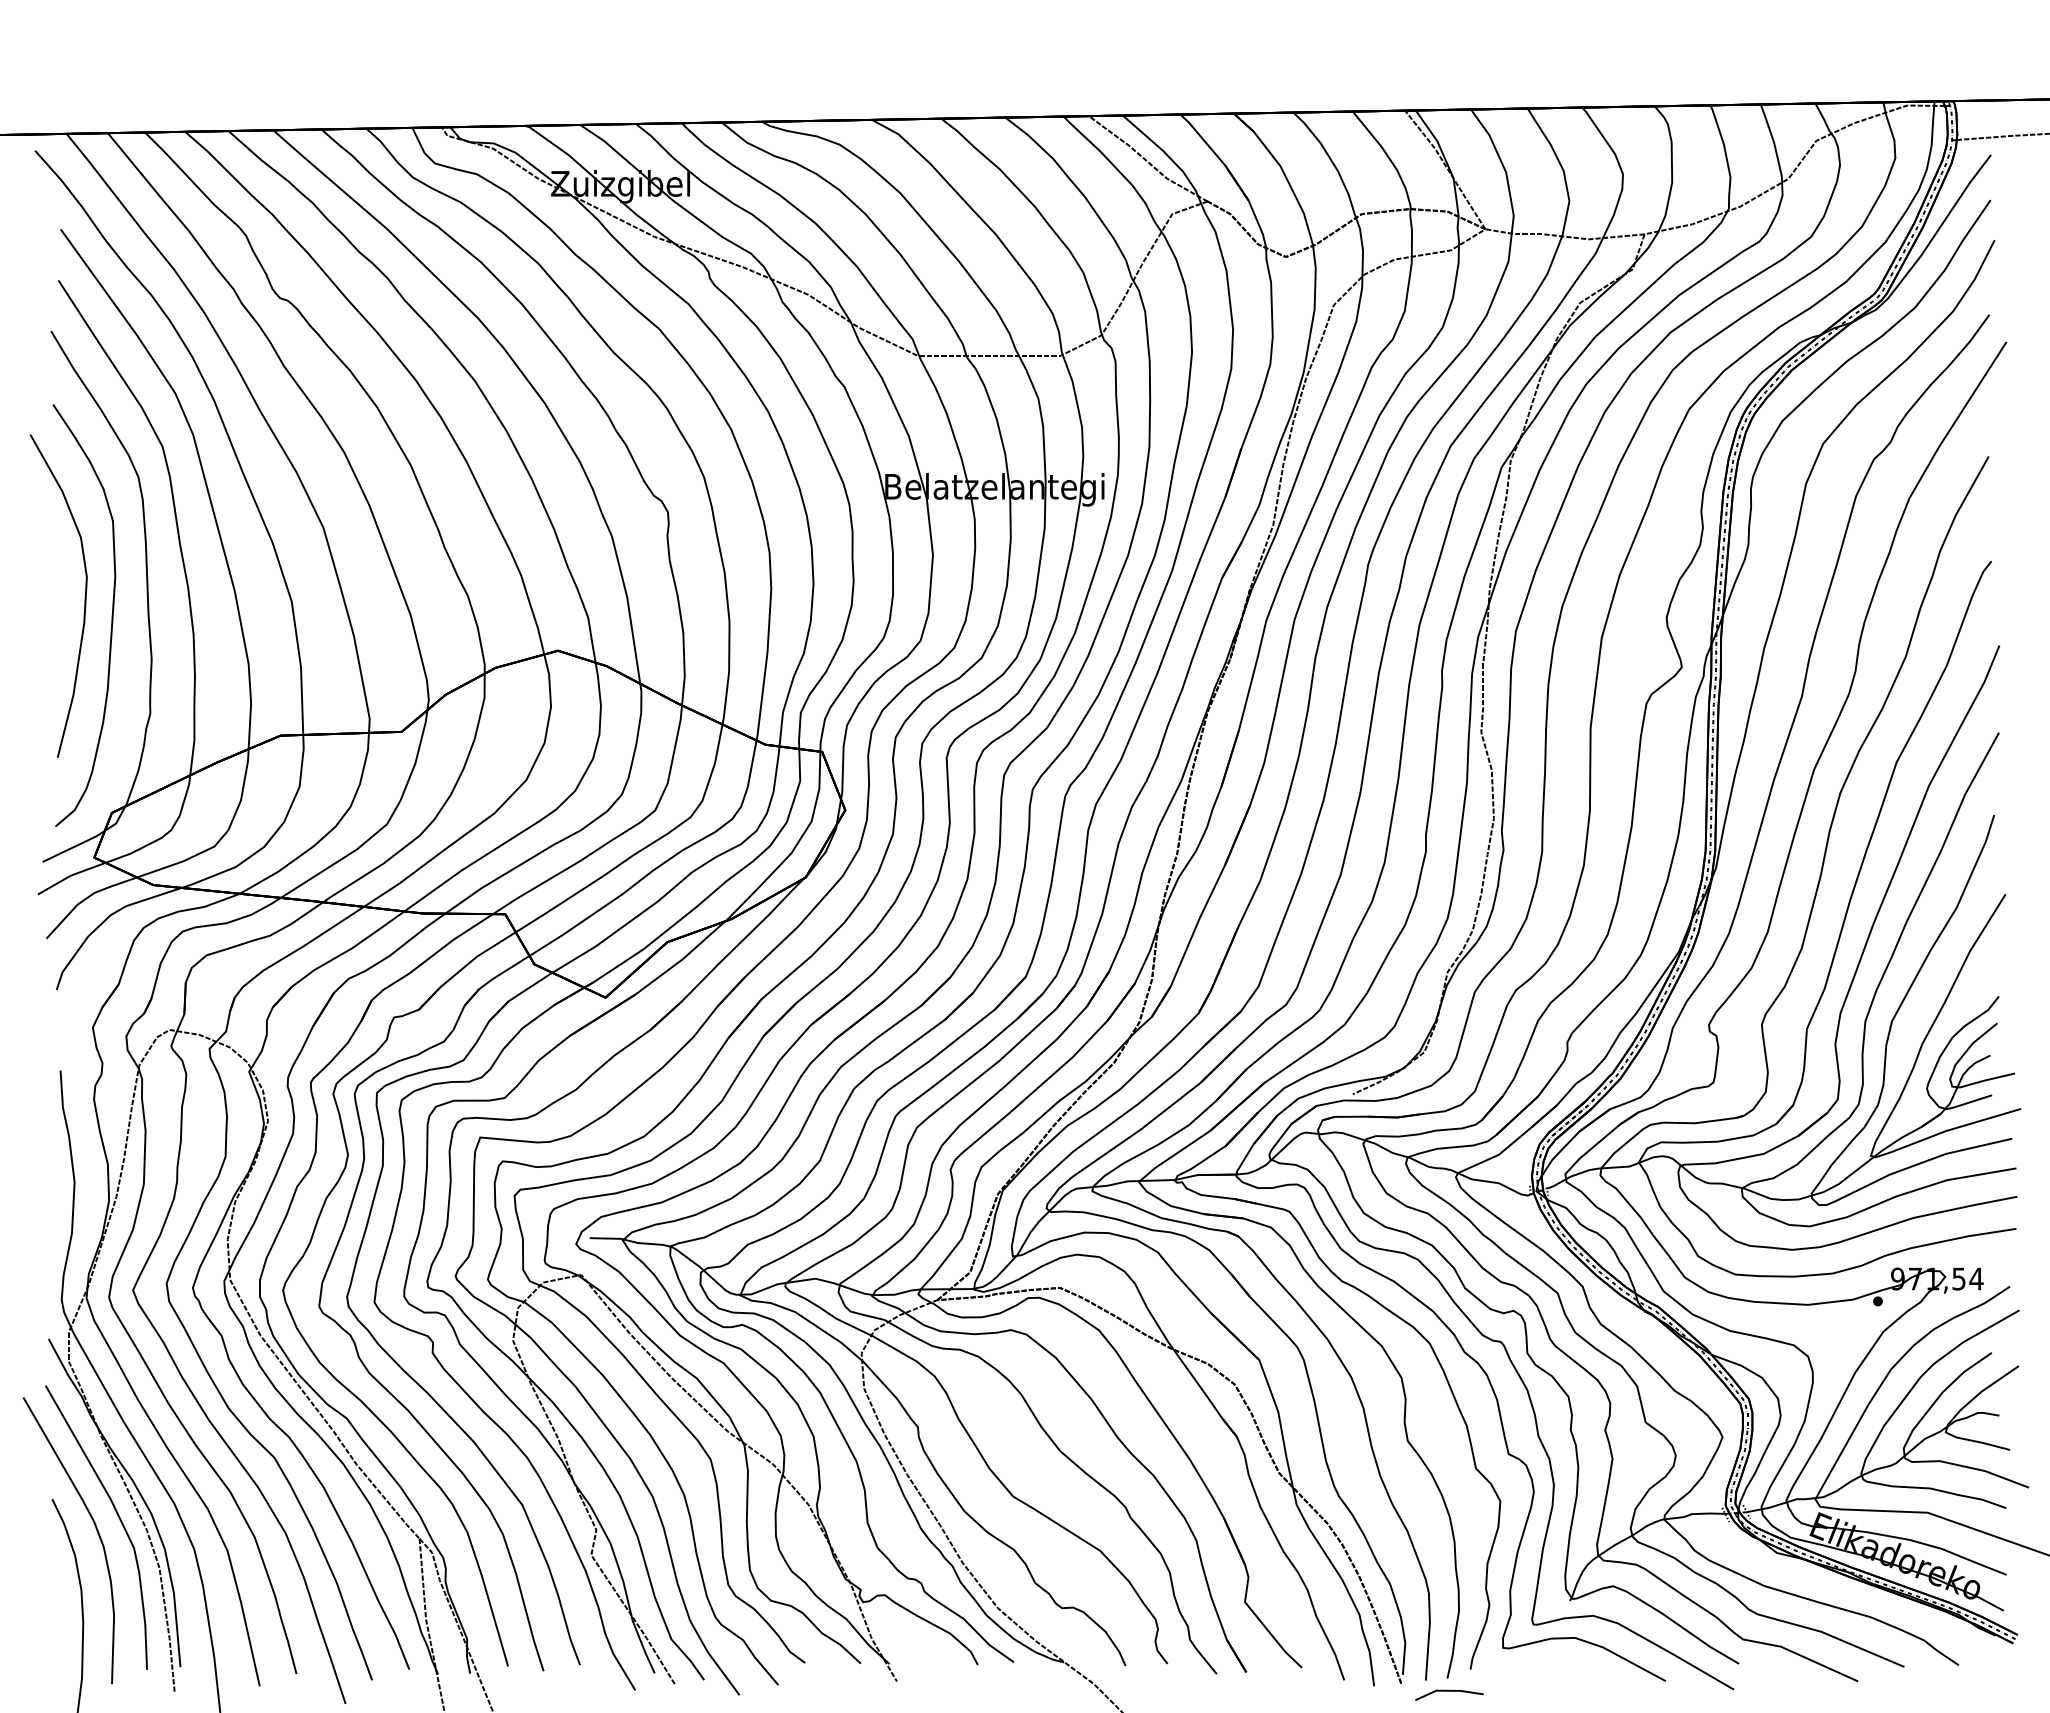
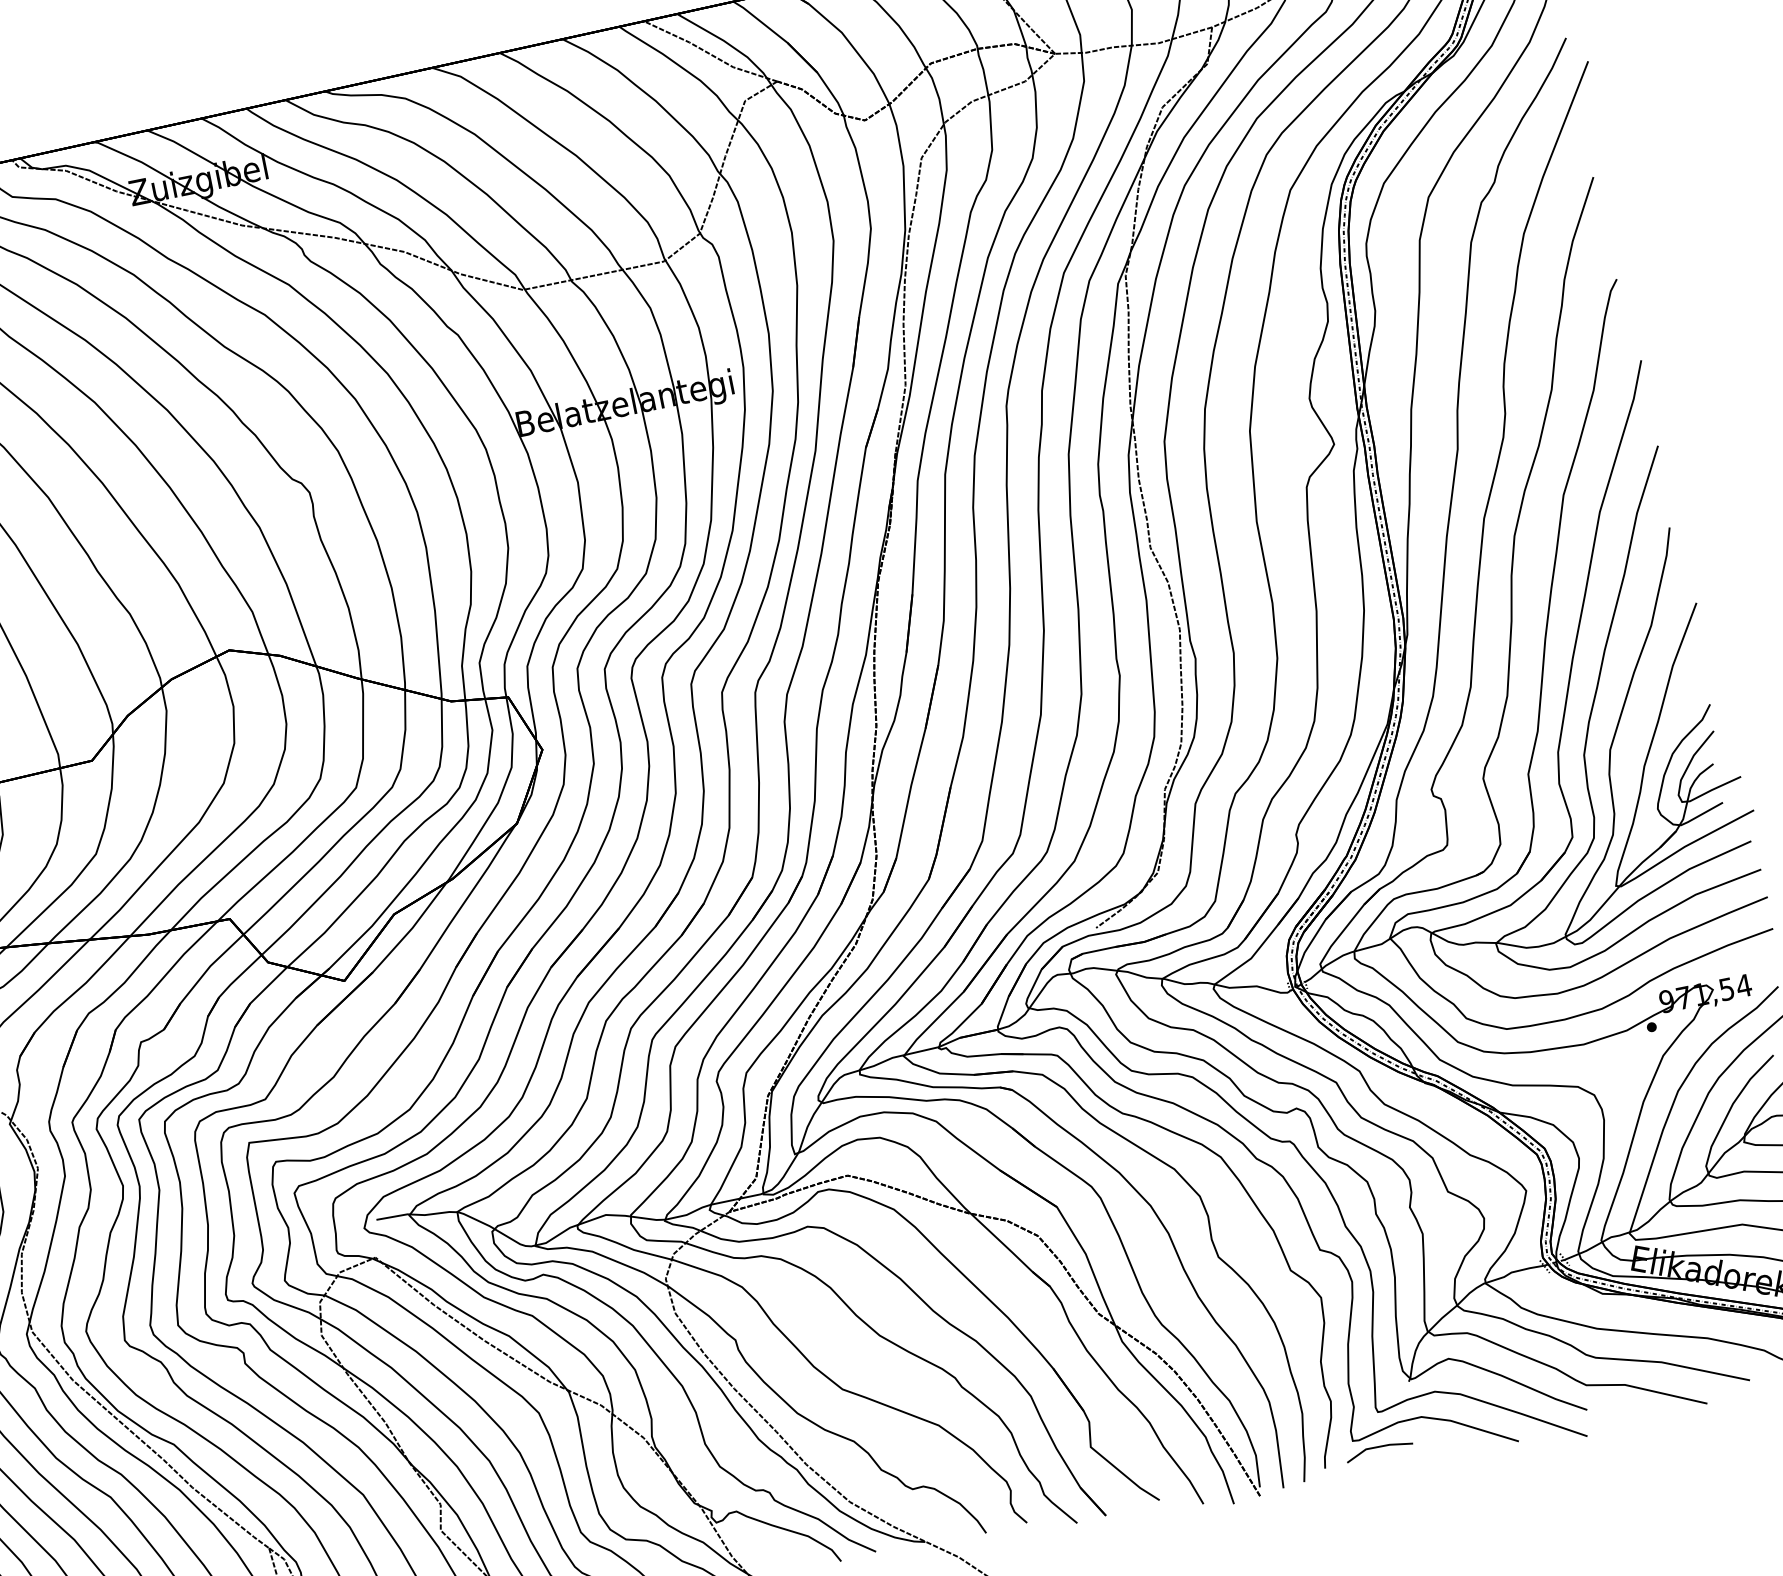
line: (1449, 1691) -> (1379, 1447), moved

